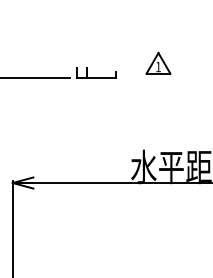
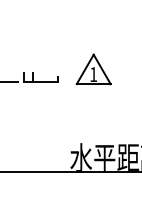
part: (158, 63) -> (93, 69), size x1.67

